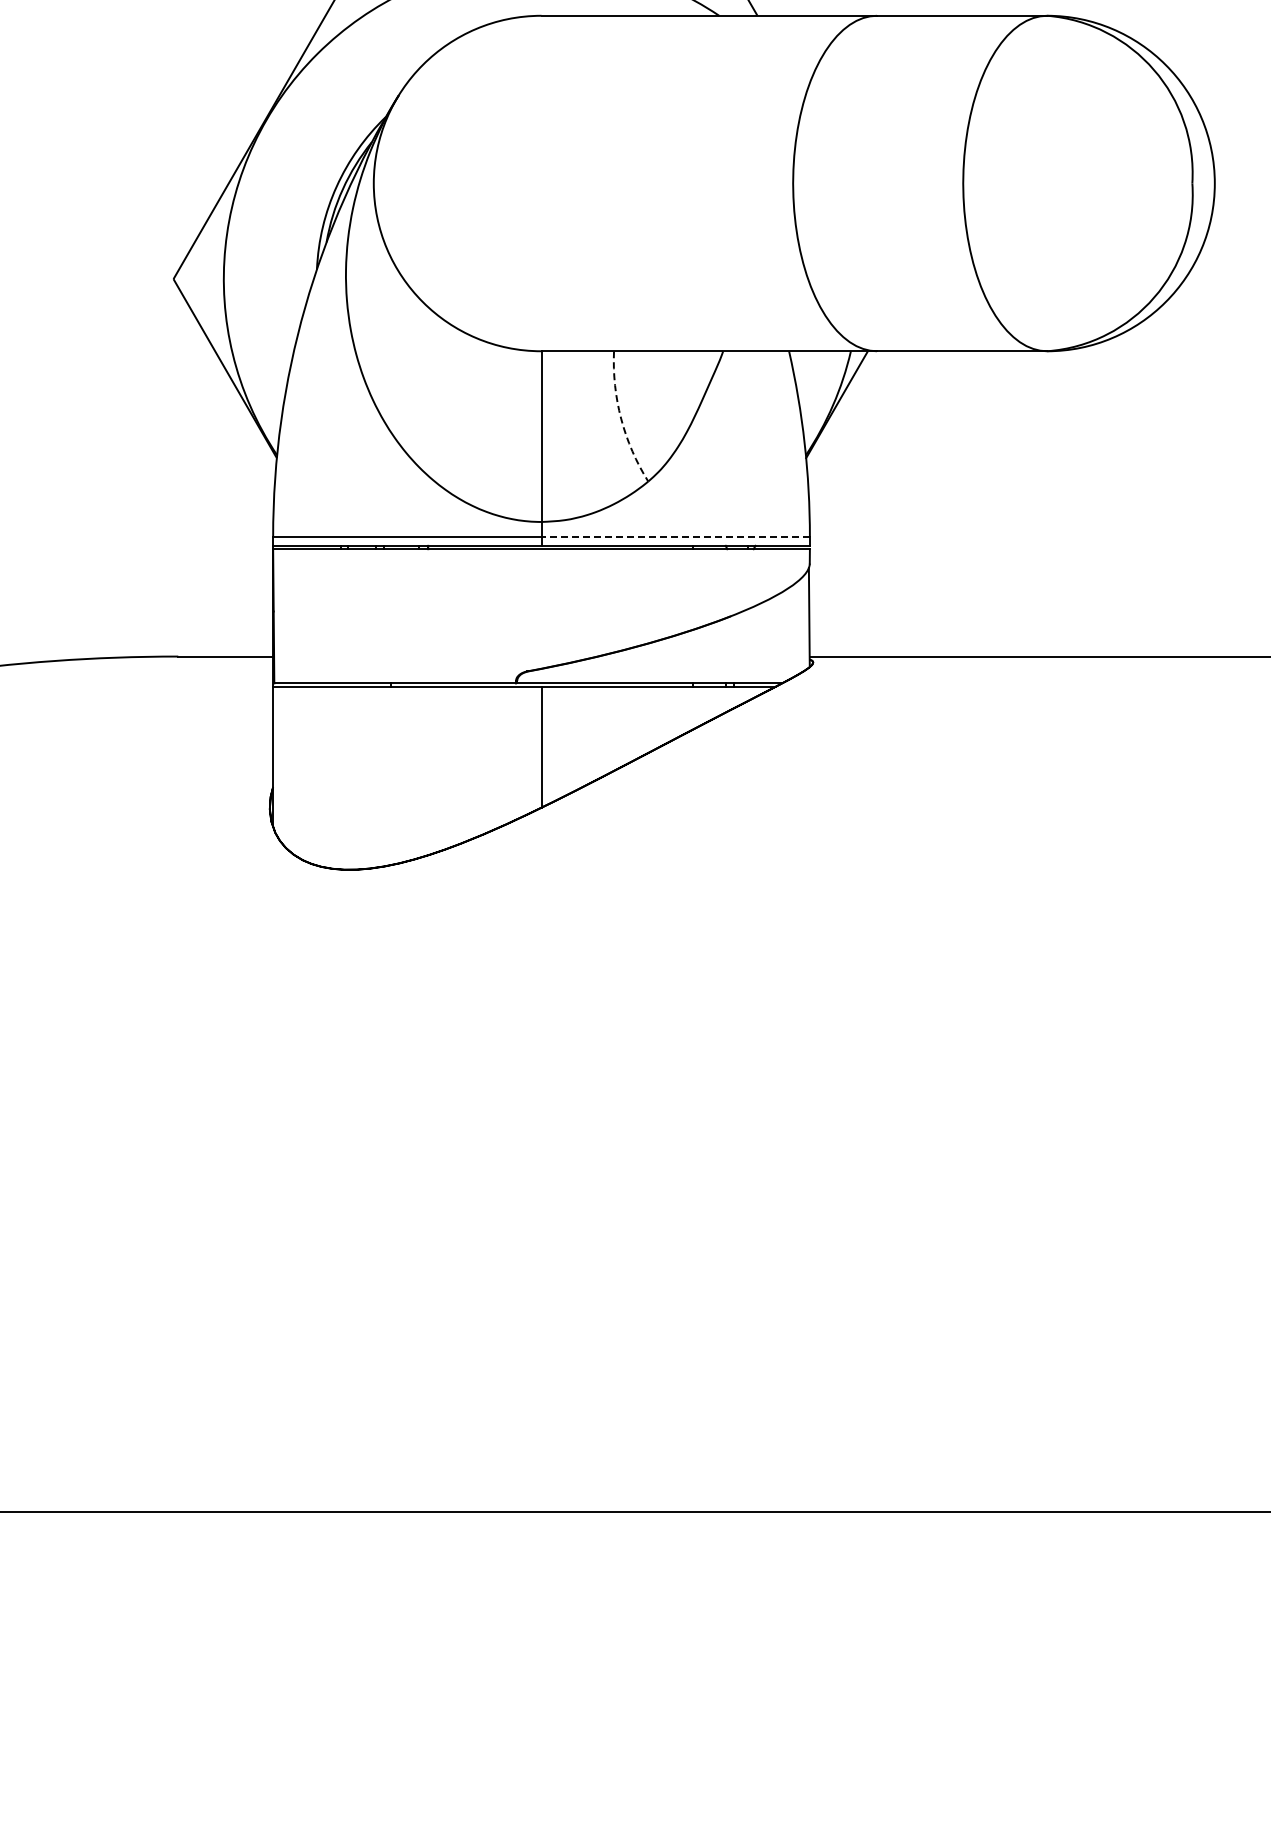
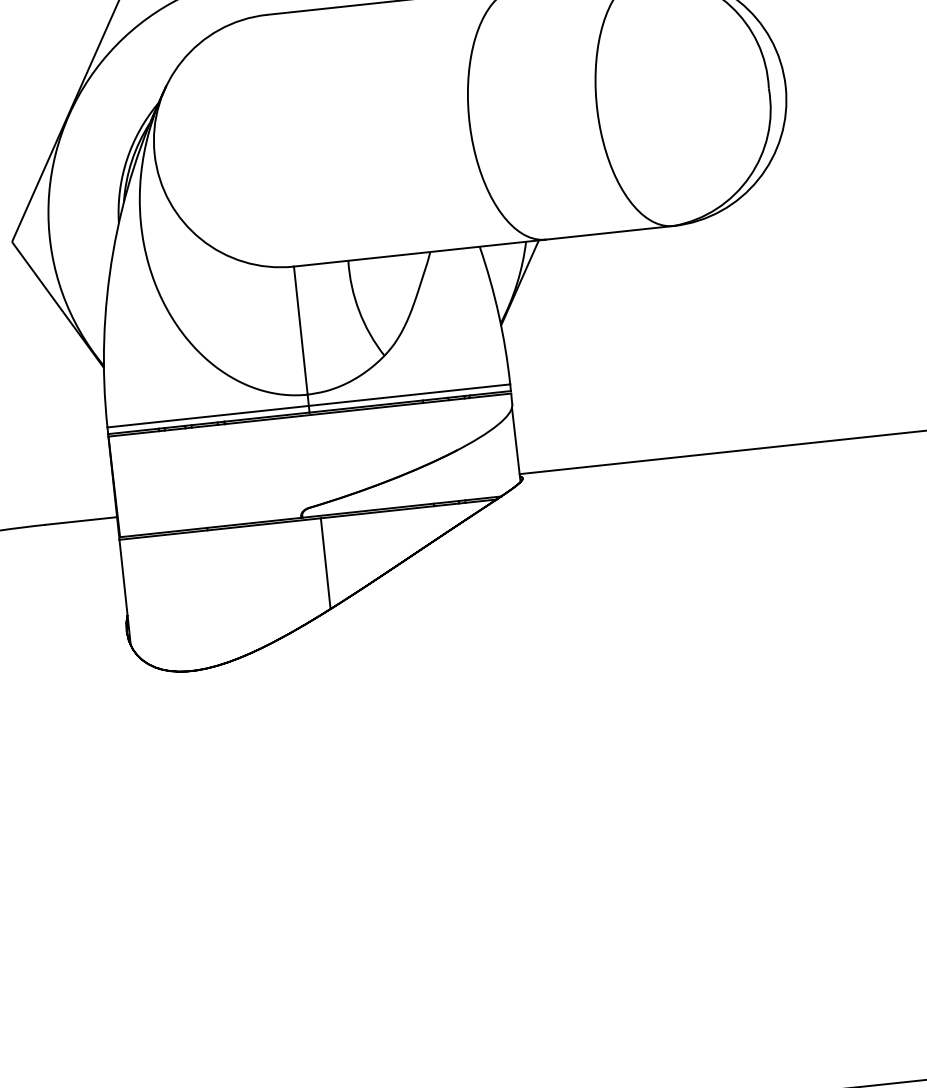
arc: (621, 419) -> (359, 311), dashed -> solid
line: (675, 536) -> (409, 394), dashed -> solid

